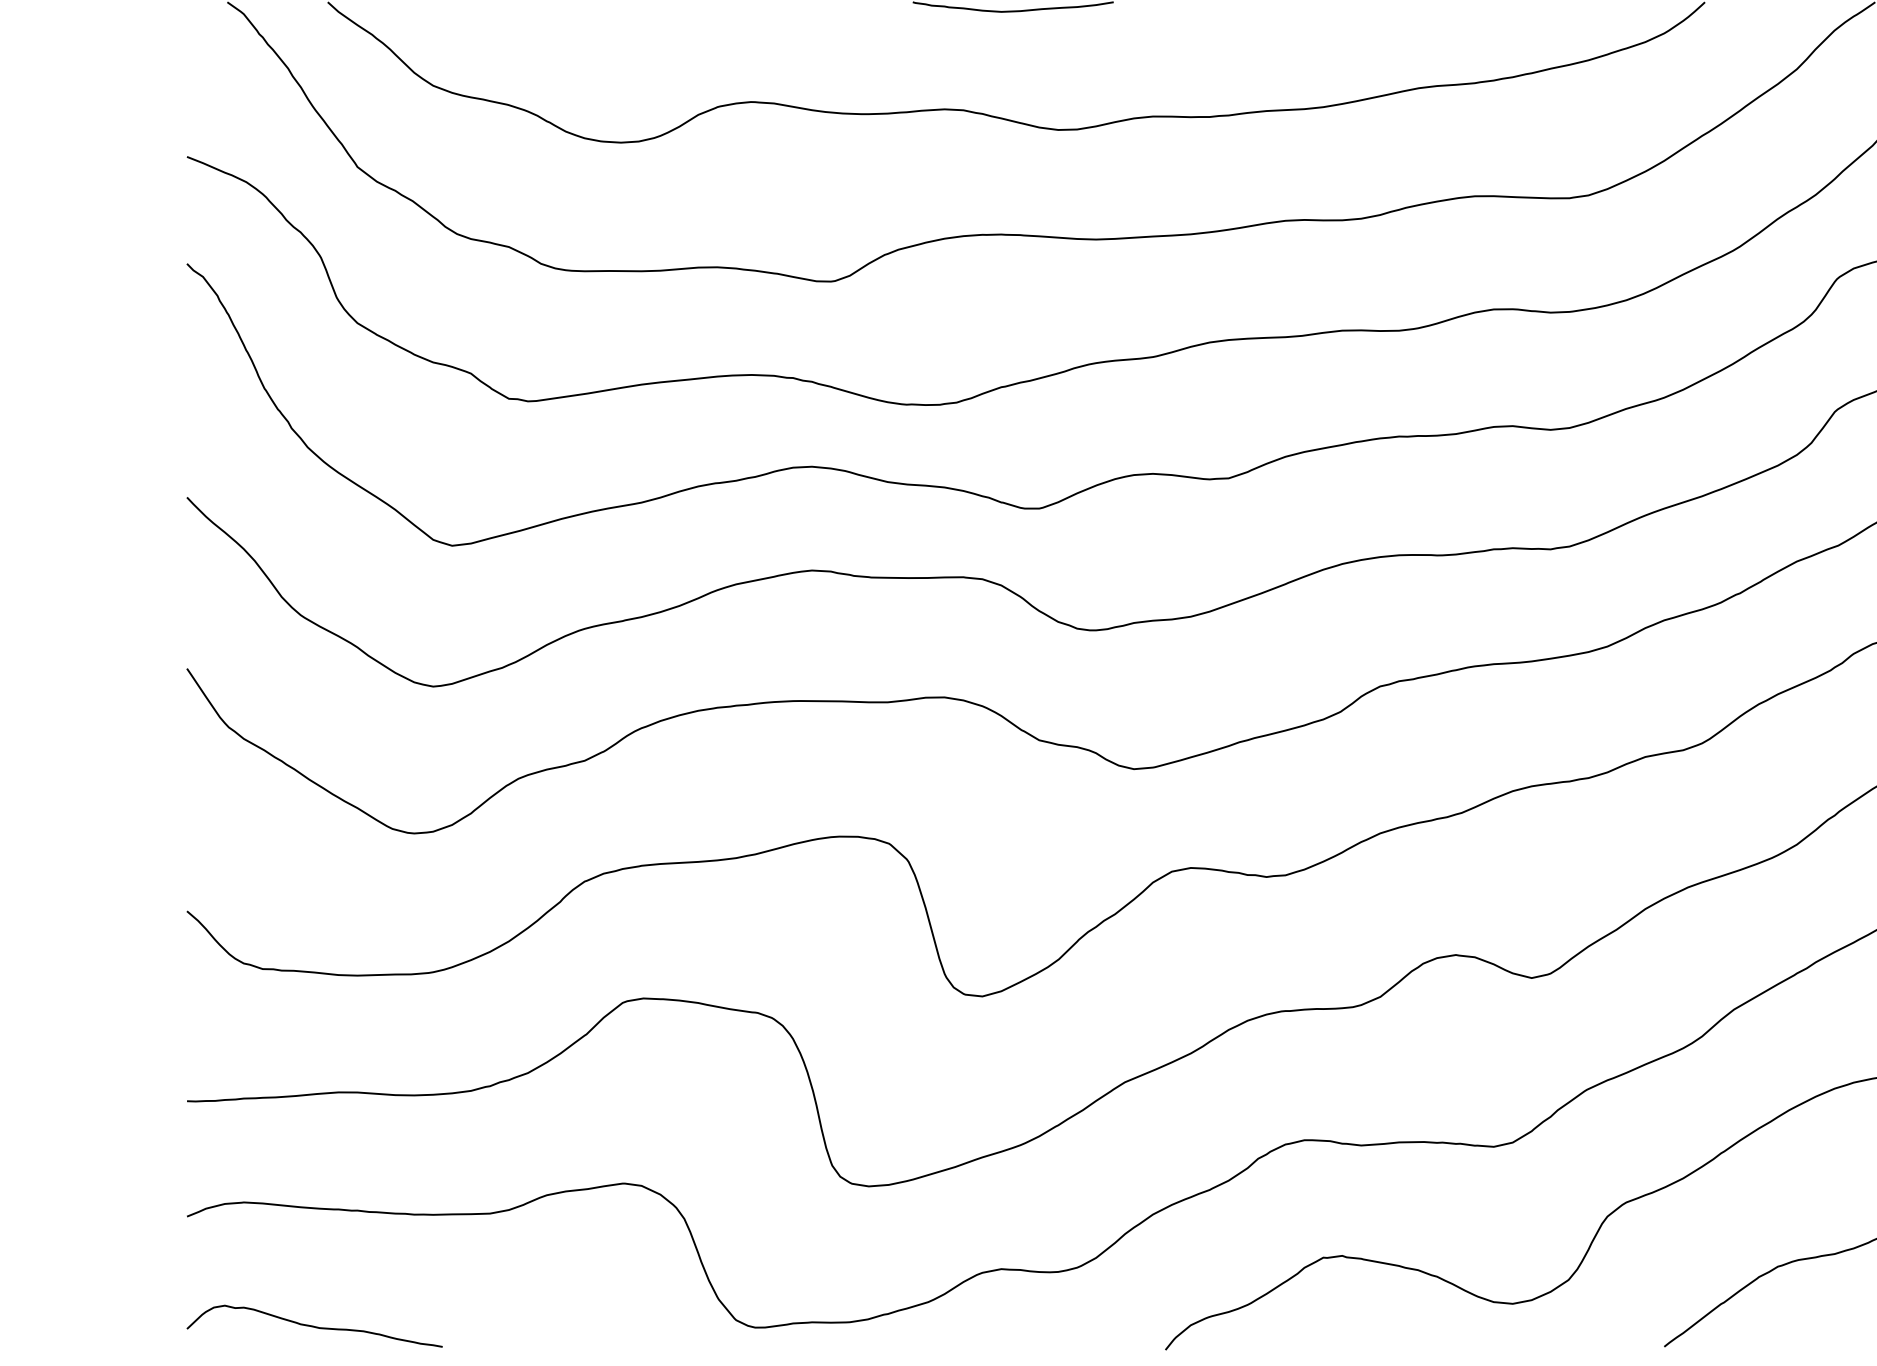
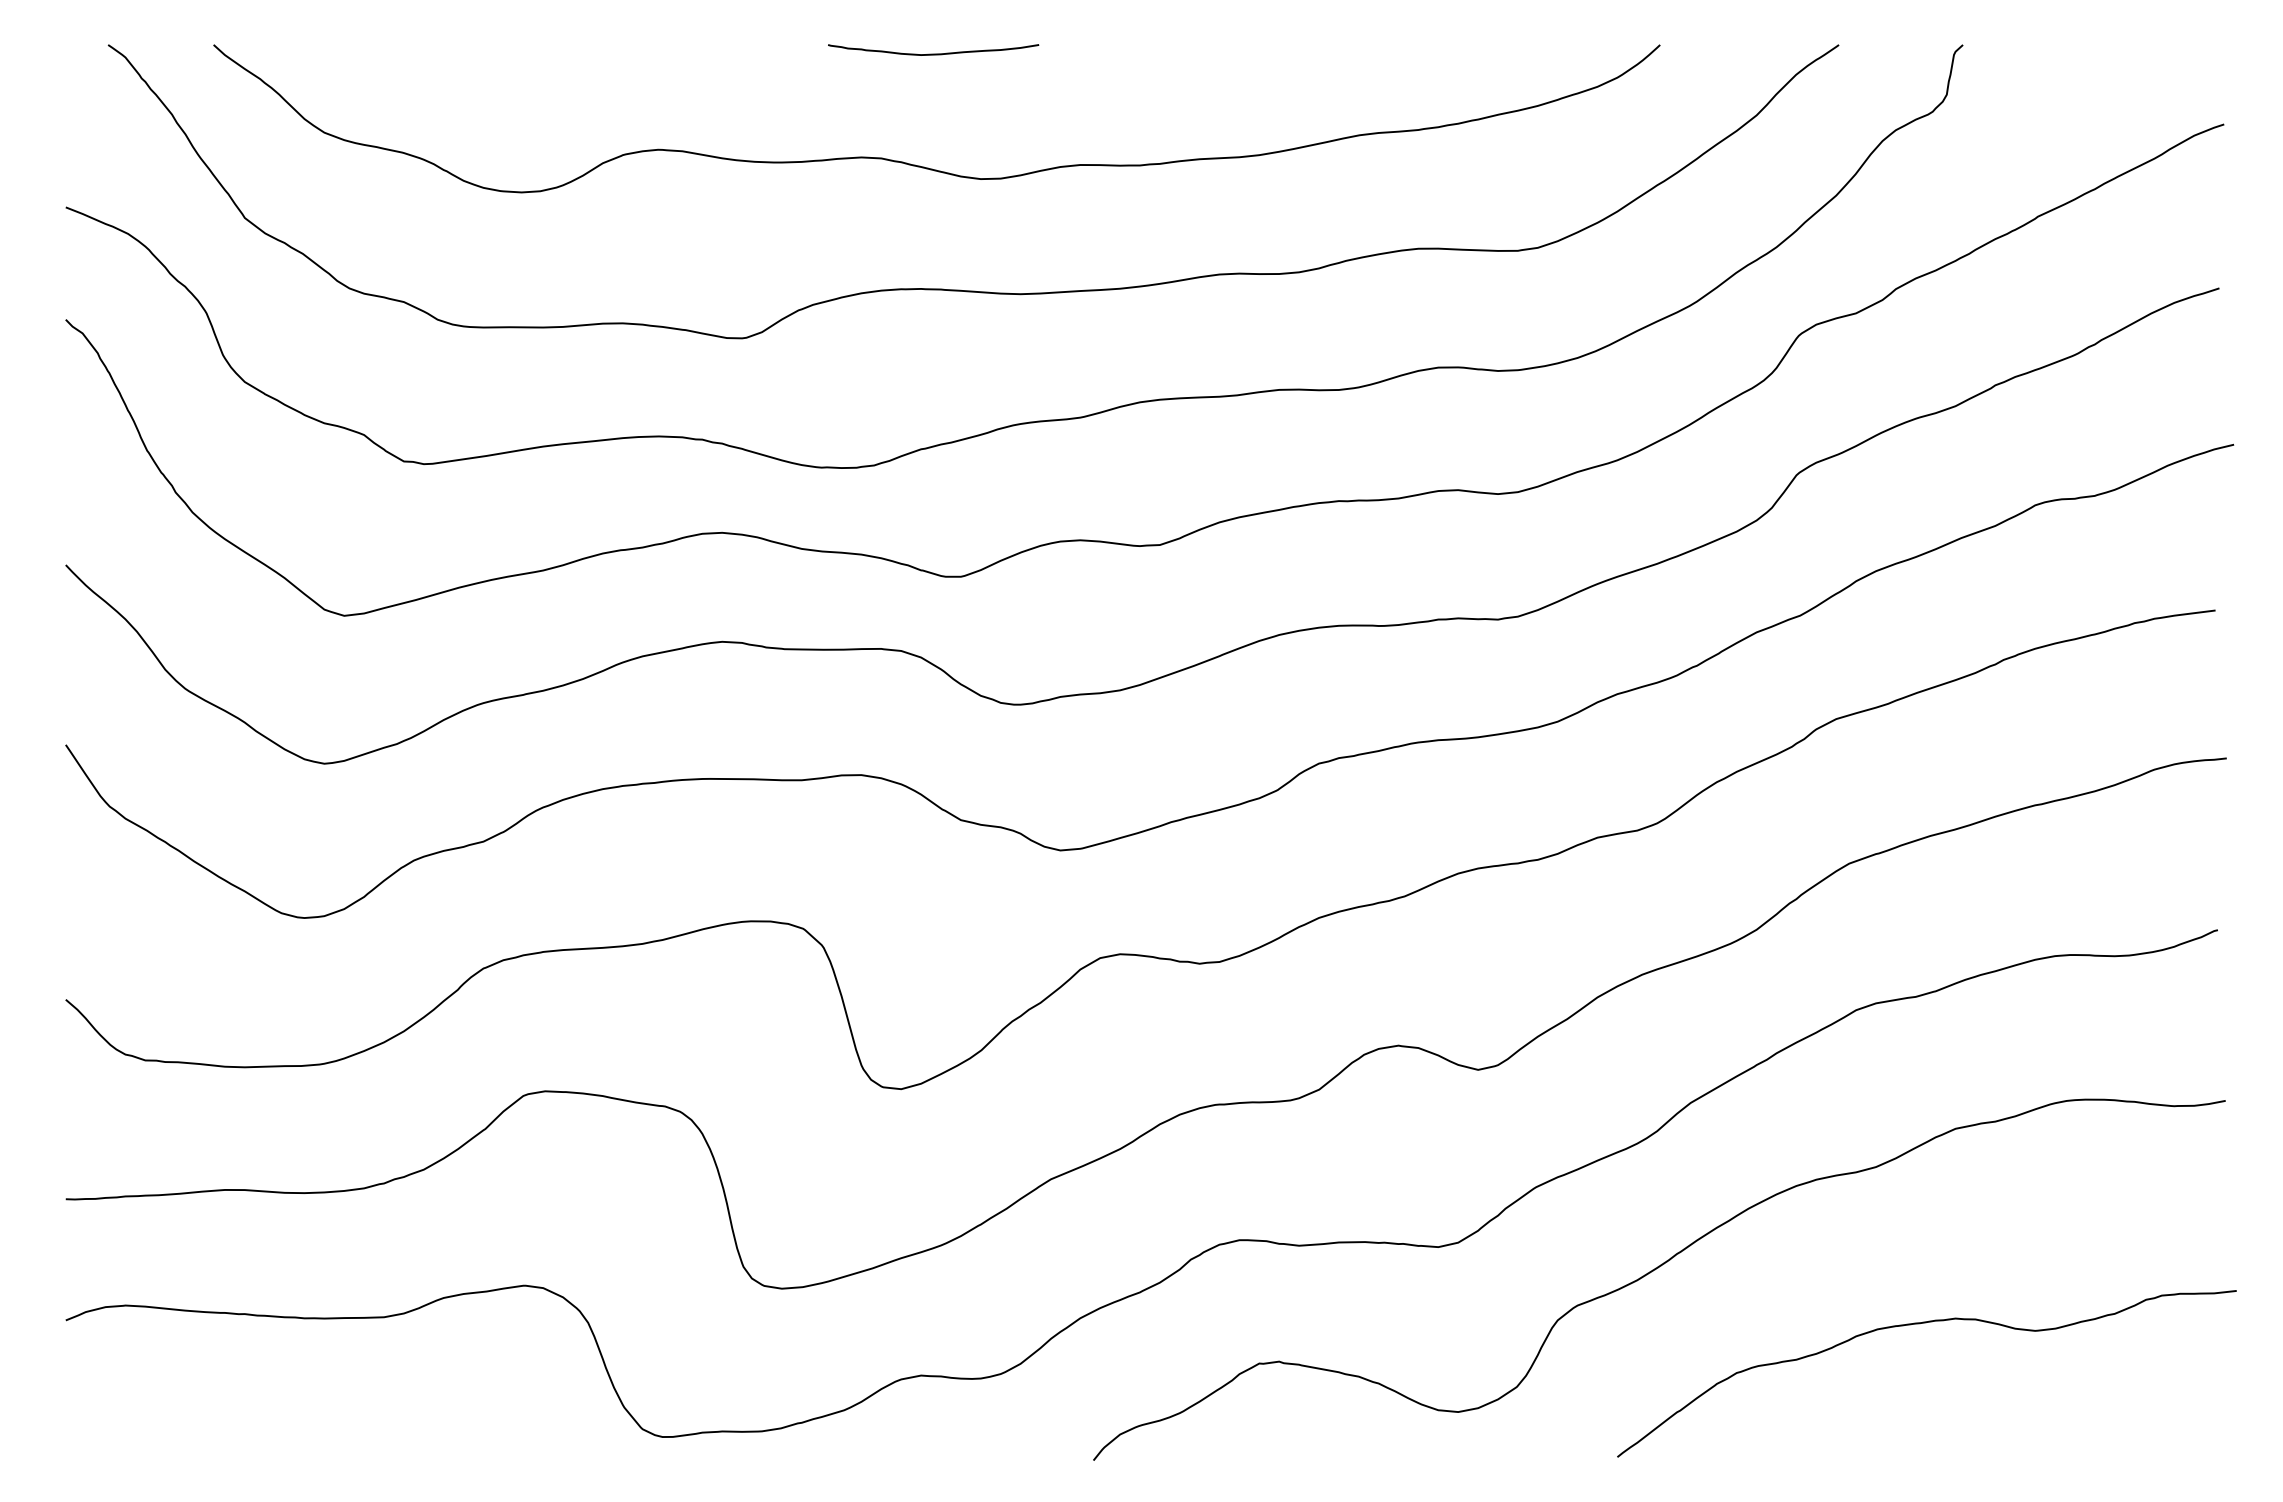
curve: (314, 1326) -> (199, 1435), removed

